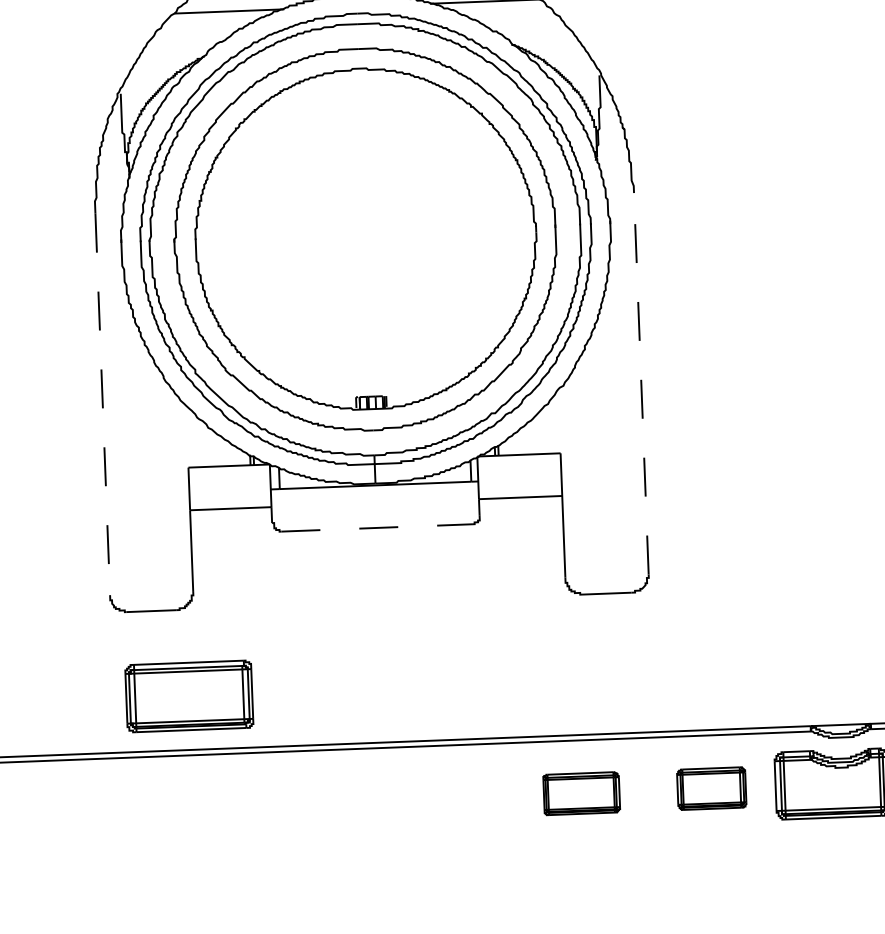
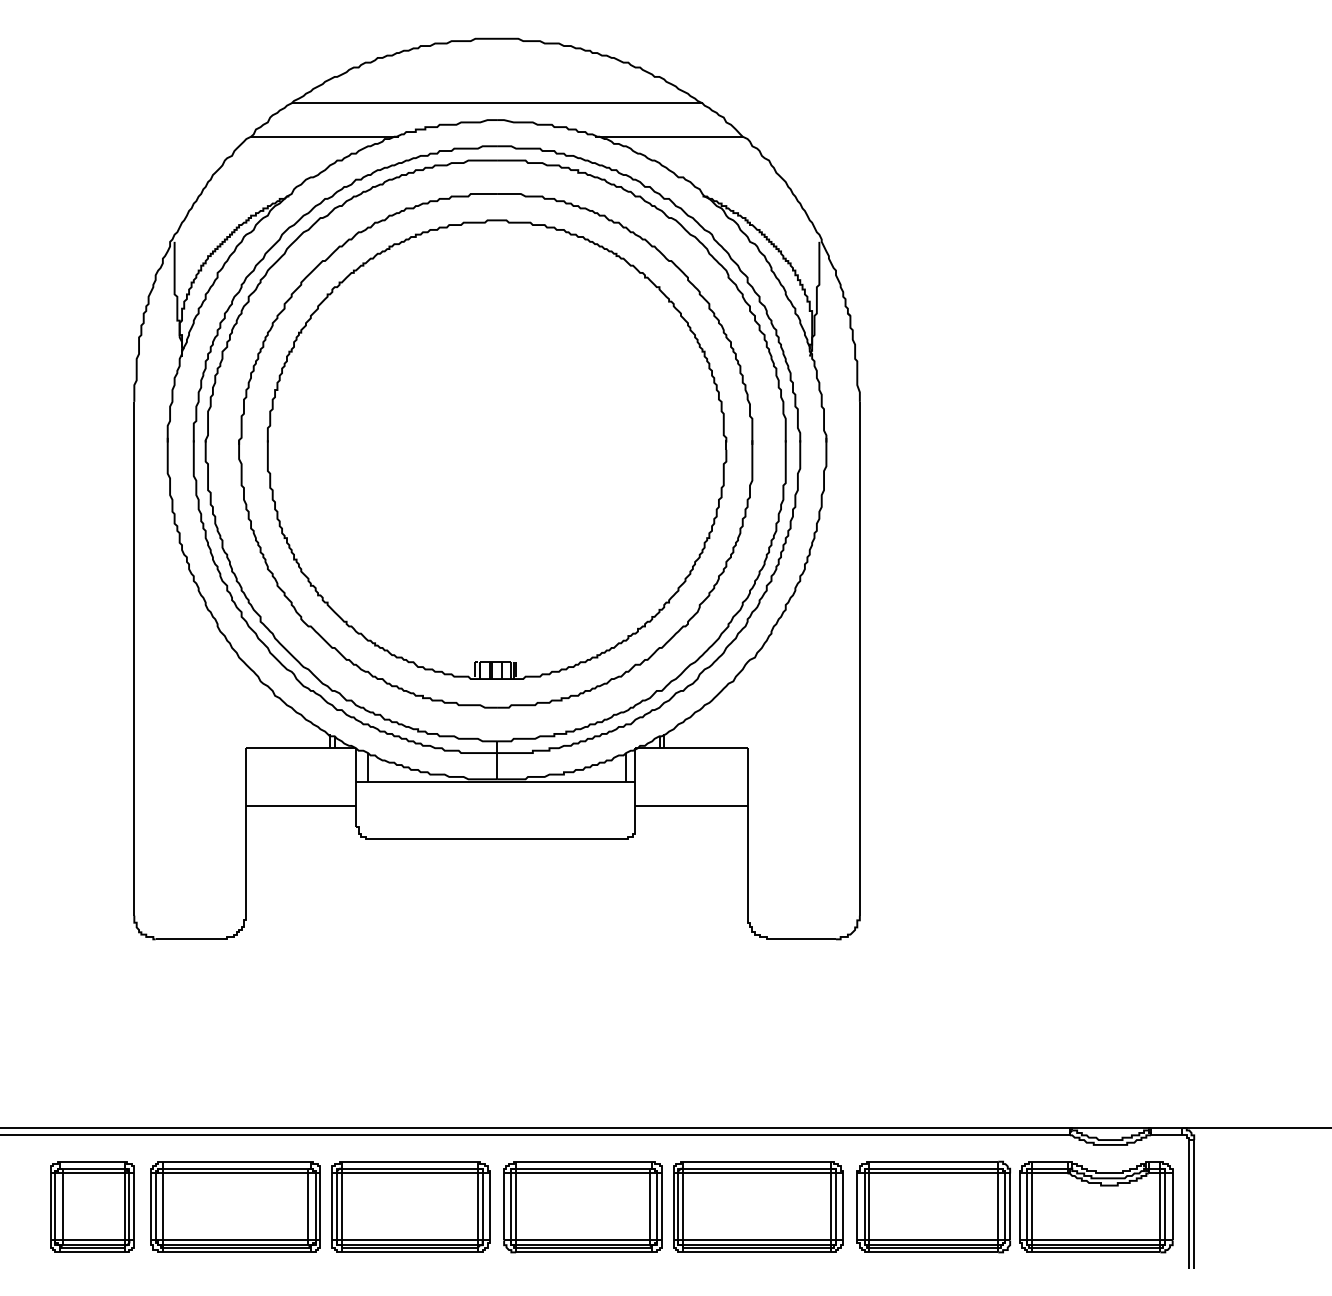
line: (641, 383) -> (859, 658), dashed -> solid
line: (102, 404) -> (134, 658), dashed -> solid
line: (377, 528) -> (497, 839), dashed -> solid
part: (189, 696) -> (235, 1206), moved
part: (711, 788) -> (933, 1206), size x1.67
part: (581, 793) -> (758, 1206), size x1.67
part: (451, 798) -> (582, 1207), added
part: (323, 803) -> (410, 1206), added
part: (87, 812) -> (92, 1206), added

